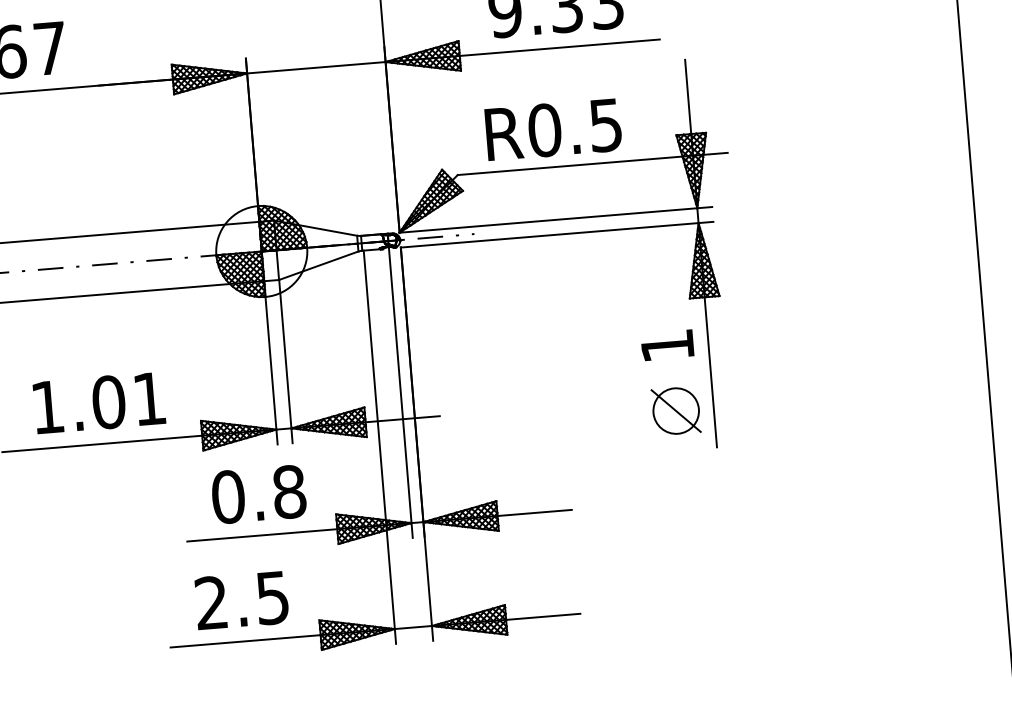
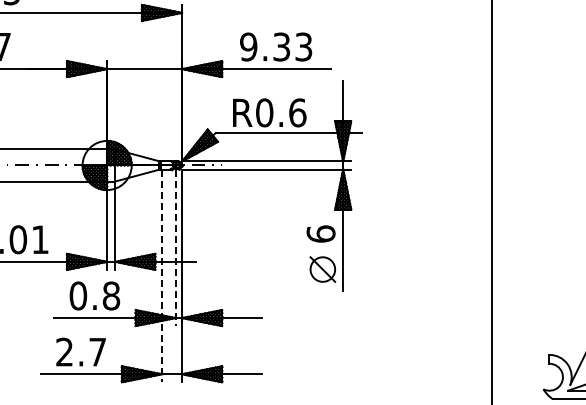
text: (605, 124) -> (297, 112), R0.5 -> R0.6
text: (666, 344) -> (320, 233), 1 -> 6
line: (400, 394) -> (175, 248), solid -> dashed
line: (380, 448) -> (162, 276), solid -> dashed
text: (272, 598) -> (97, 352), 2.5 -> 2.7

